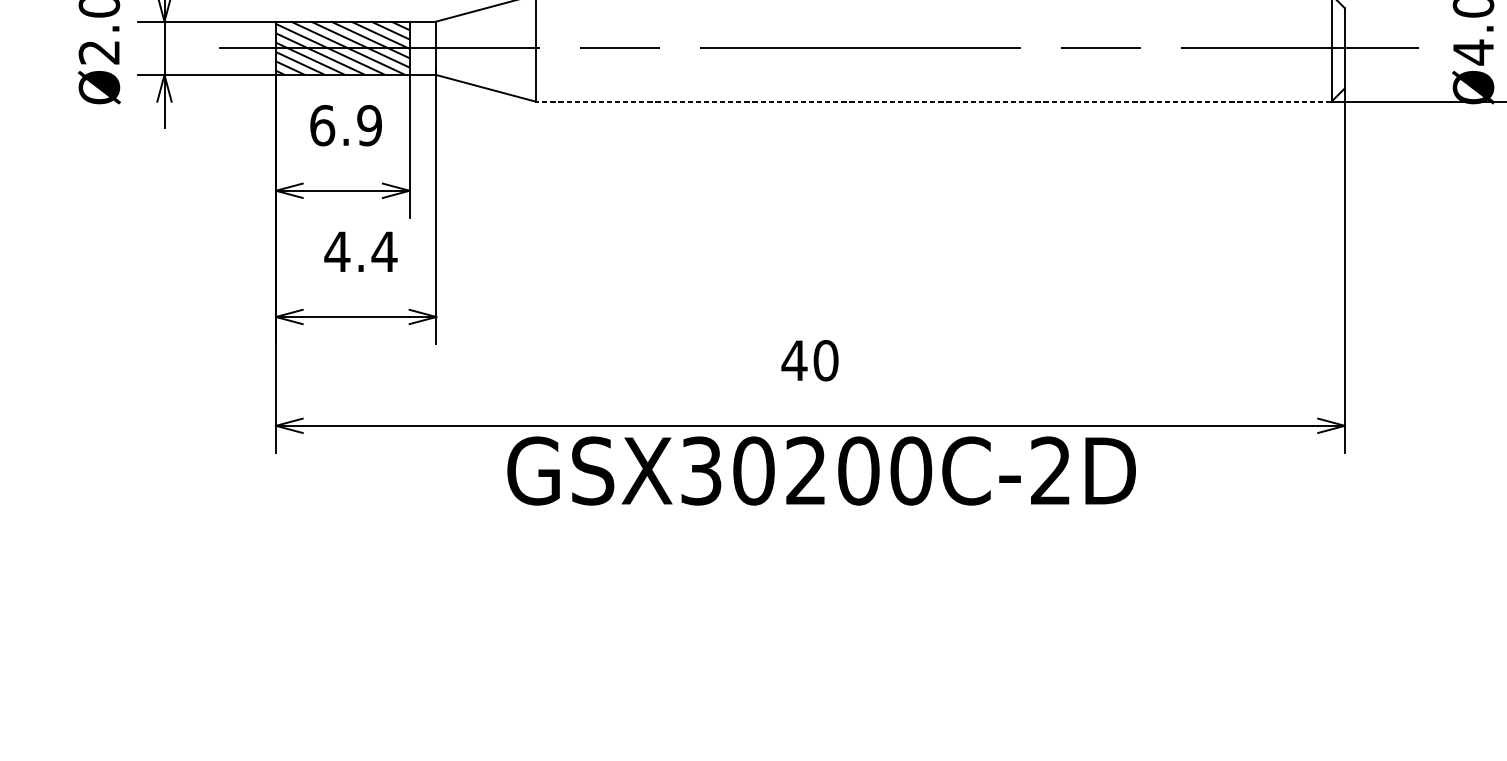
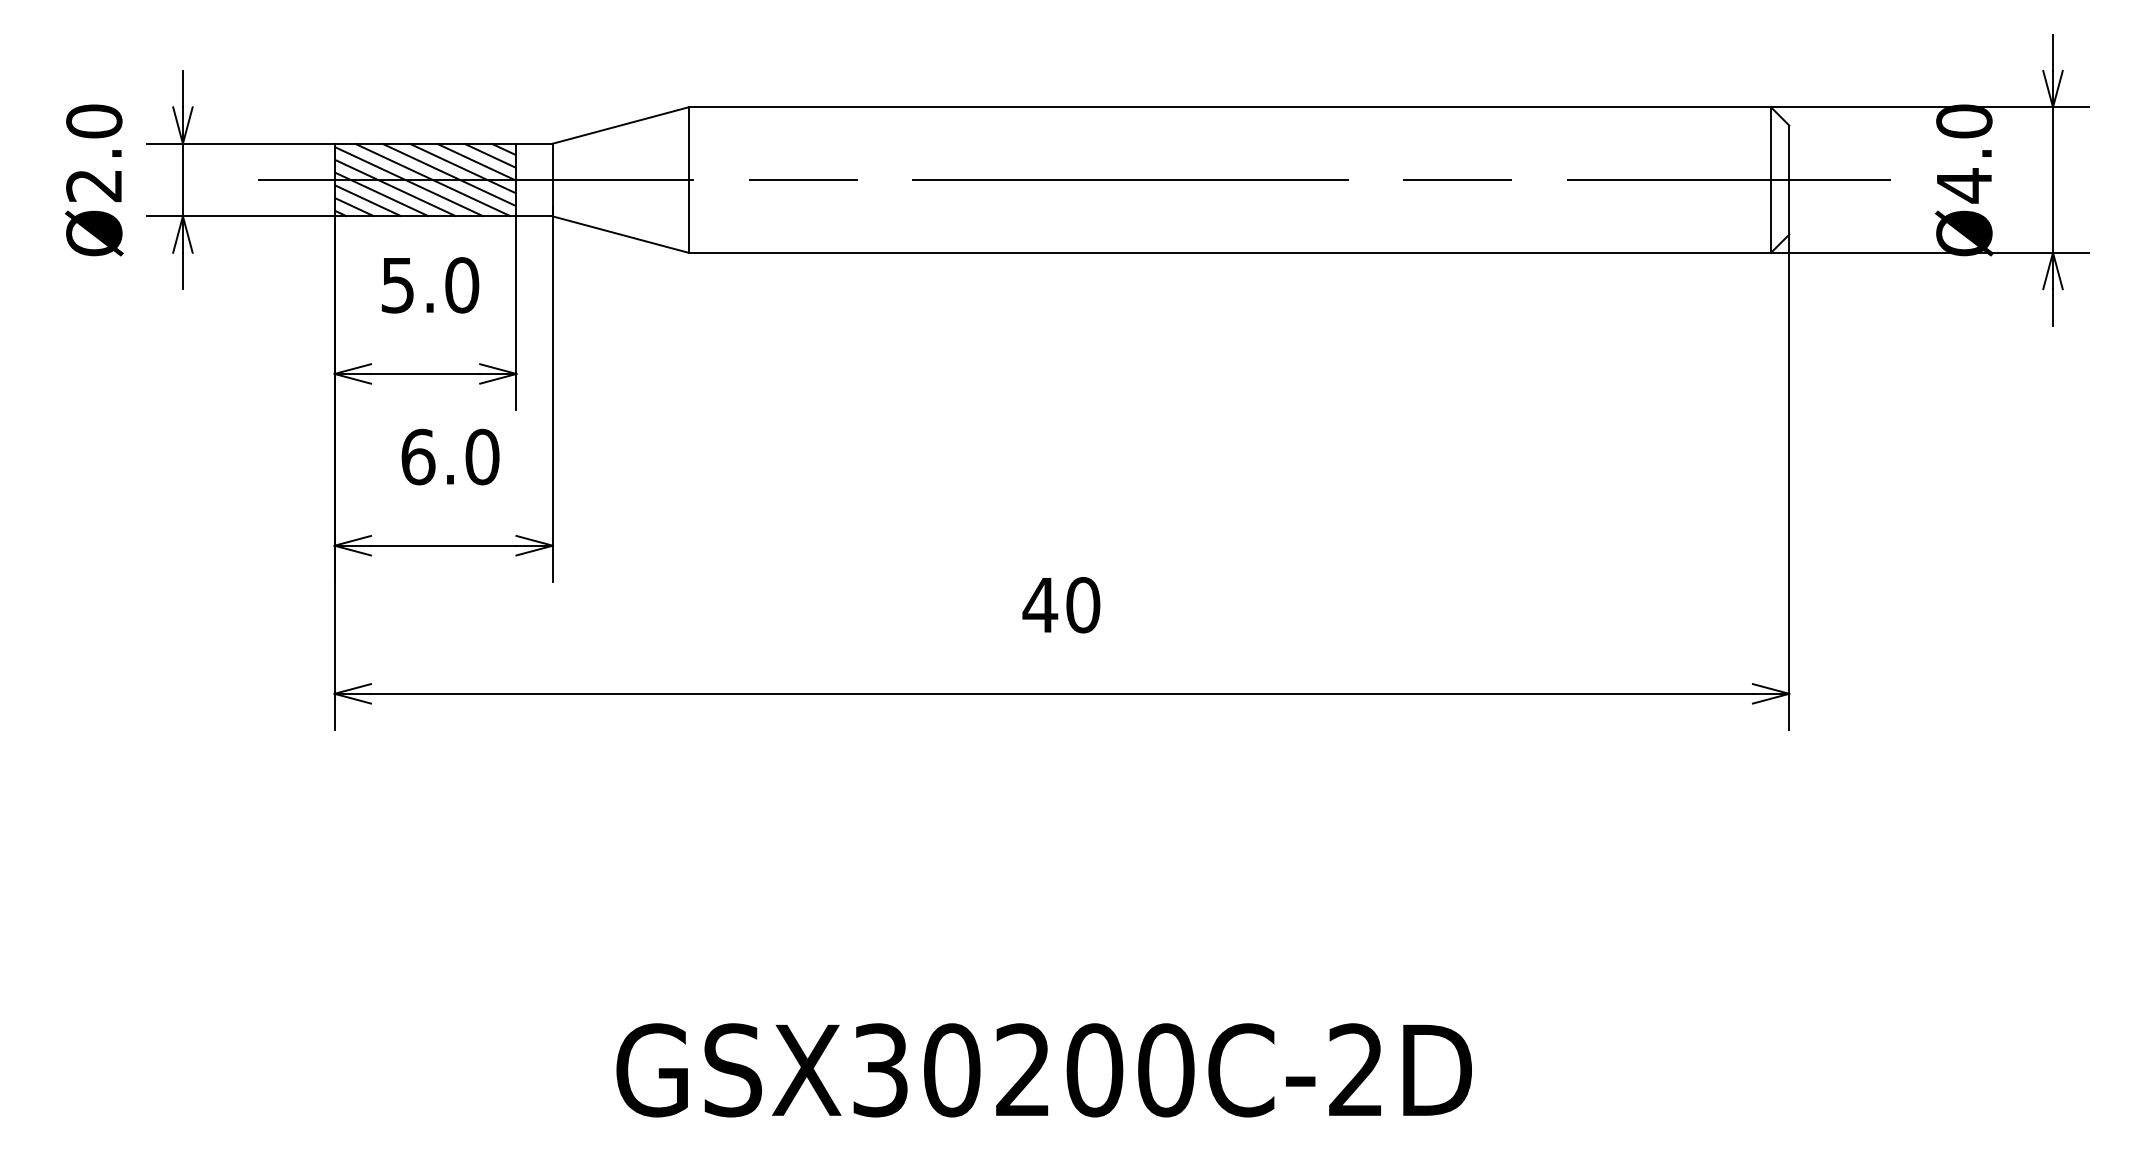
line: (933, 101) -> (1229, 252), dashed -> solid
text: (346, 125) -> (430, 285), 6.9 -> 5.0
text: (361, 251) -> (450, 456), 4.4 -> 6.0
text: (821, 471) -> (1043, 1070), moved

